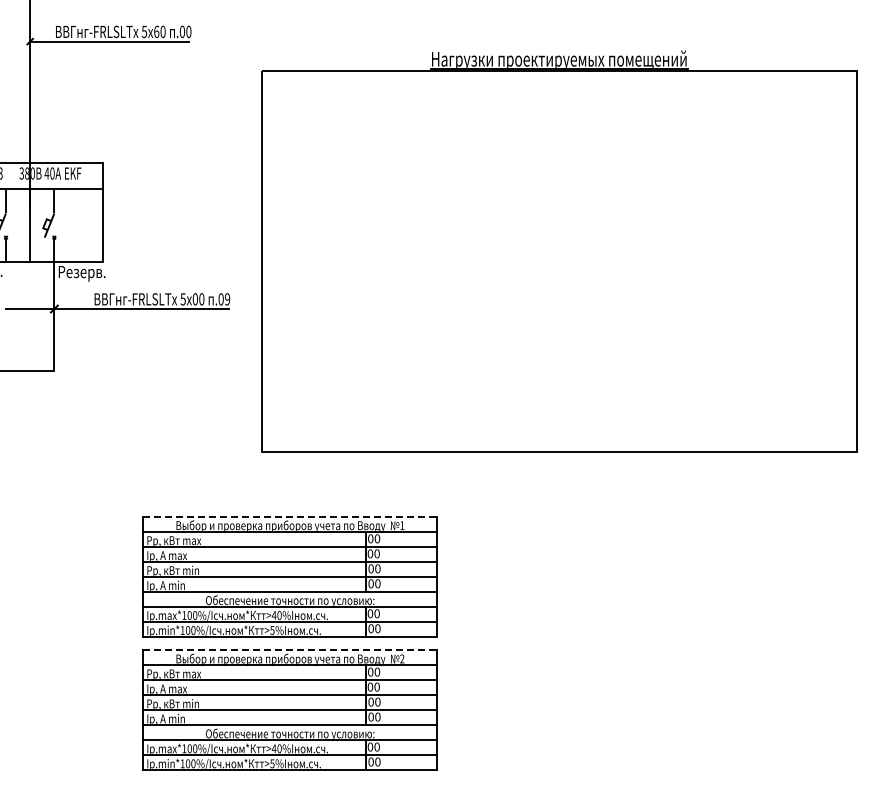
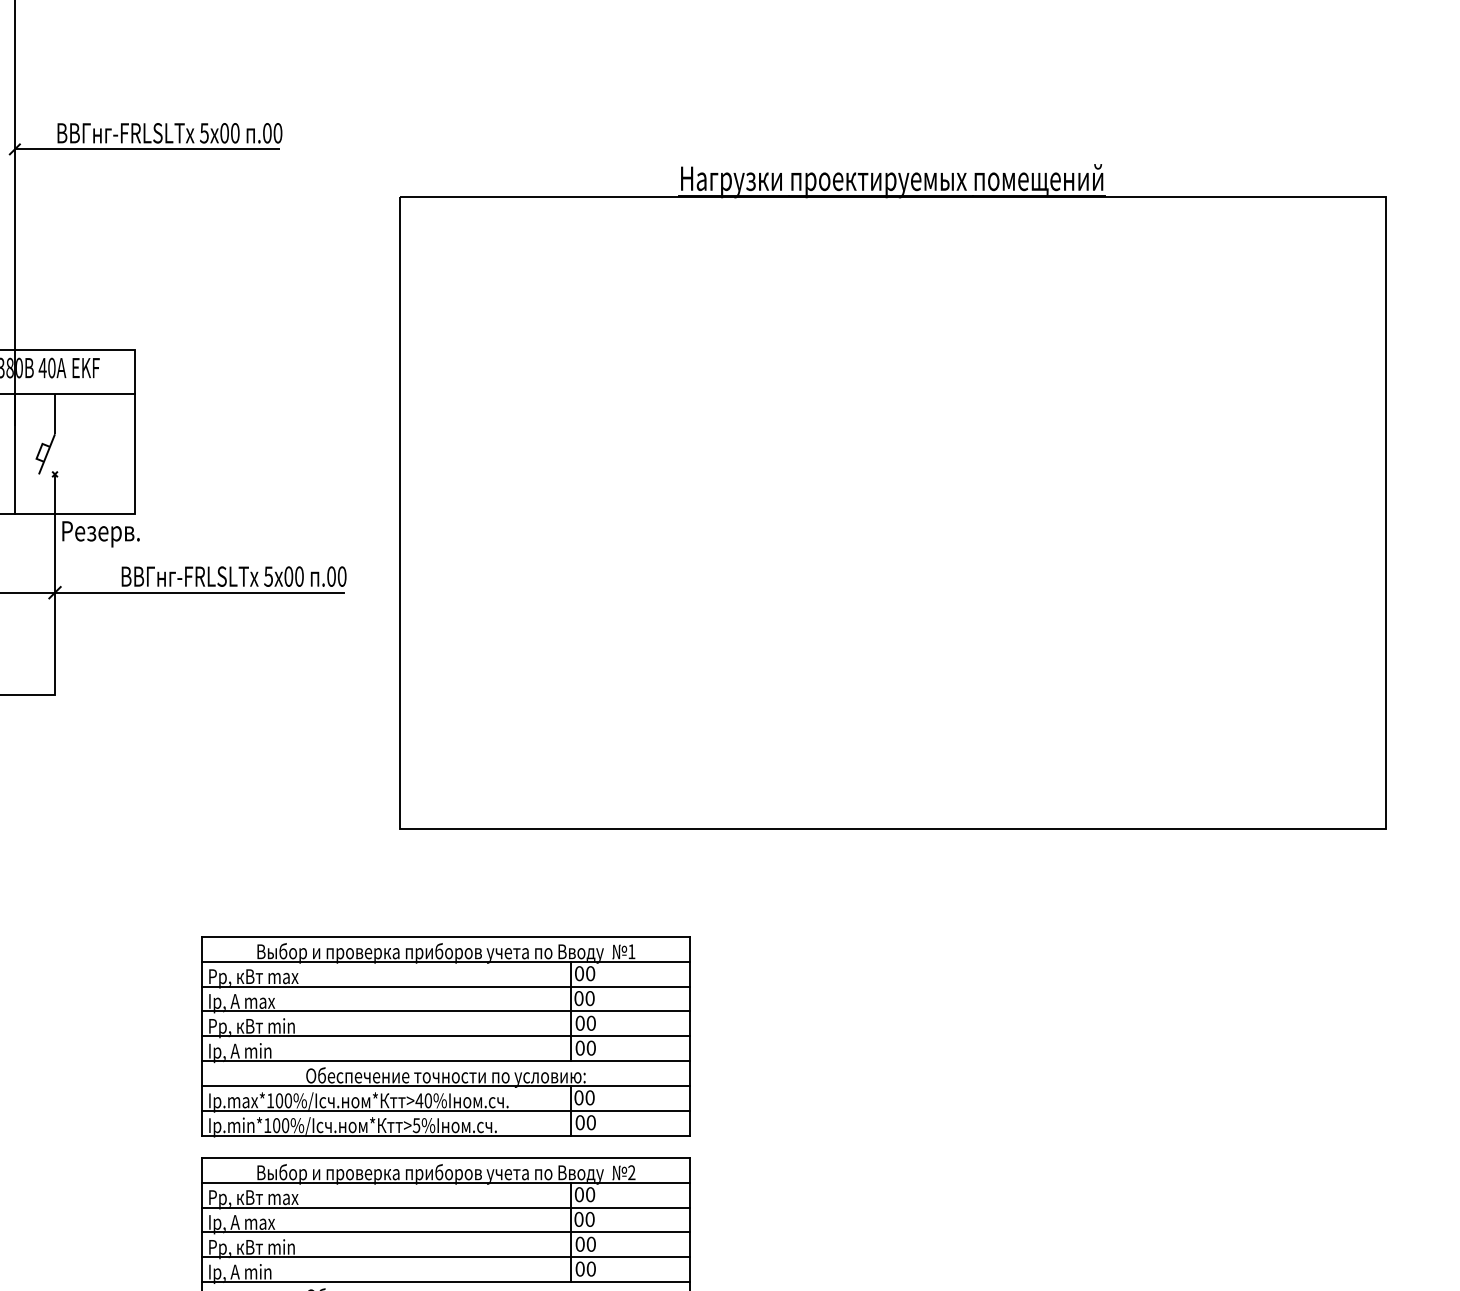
text: (156, 31) -> (224, 132), 60 -> 00
text: (227, 299) -> (342, 576), .09 -> .00
line: (290, 516) -> (446, 936), dashed -> solid
line: (290, 650) -> (446, 1158), dashed -> solid

